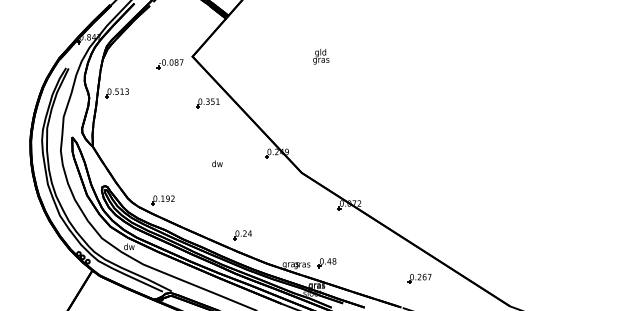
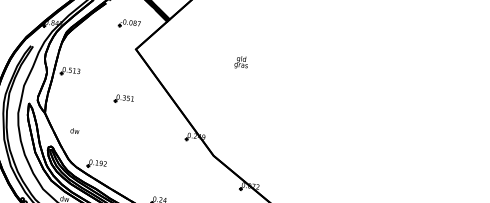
part: (169, 64) -> (129, 24), moved
part: (207, 103) -> (123, 99), moved
text: (217, 163) -> (74, 130), moved

